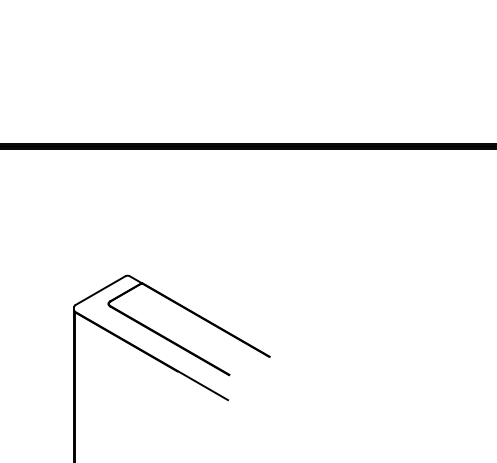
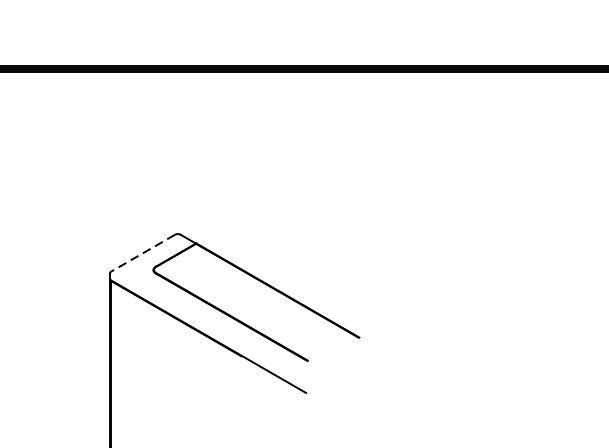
line: (100, 290) -> (143, 252), solid -> dashed

